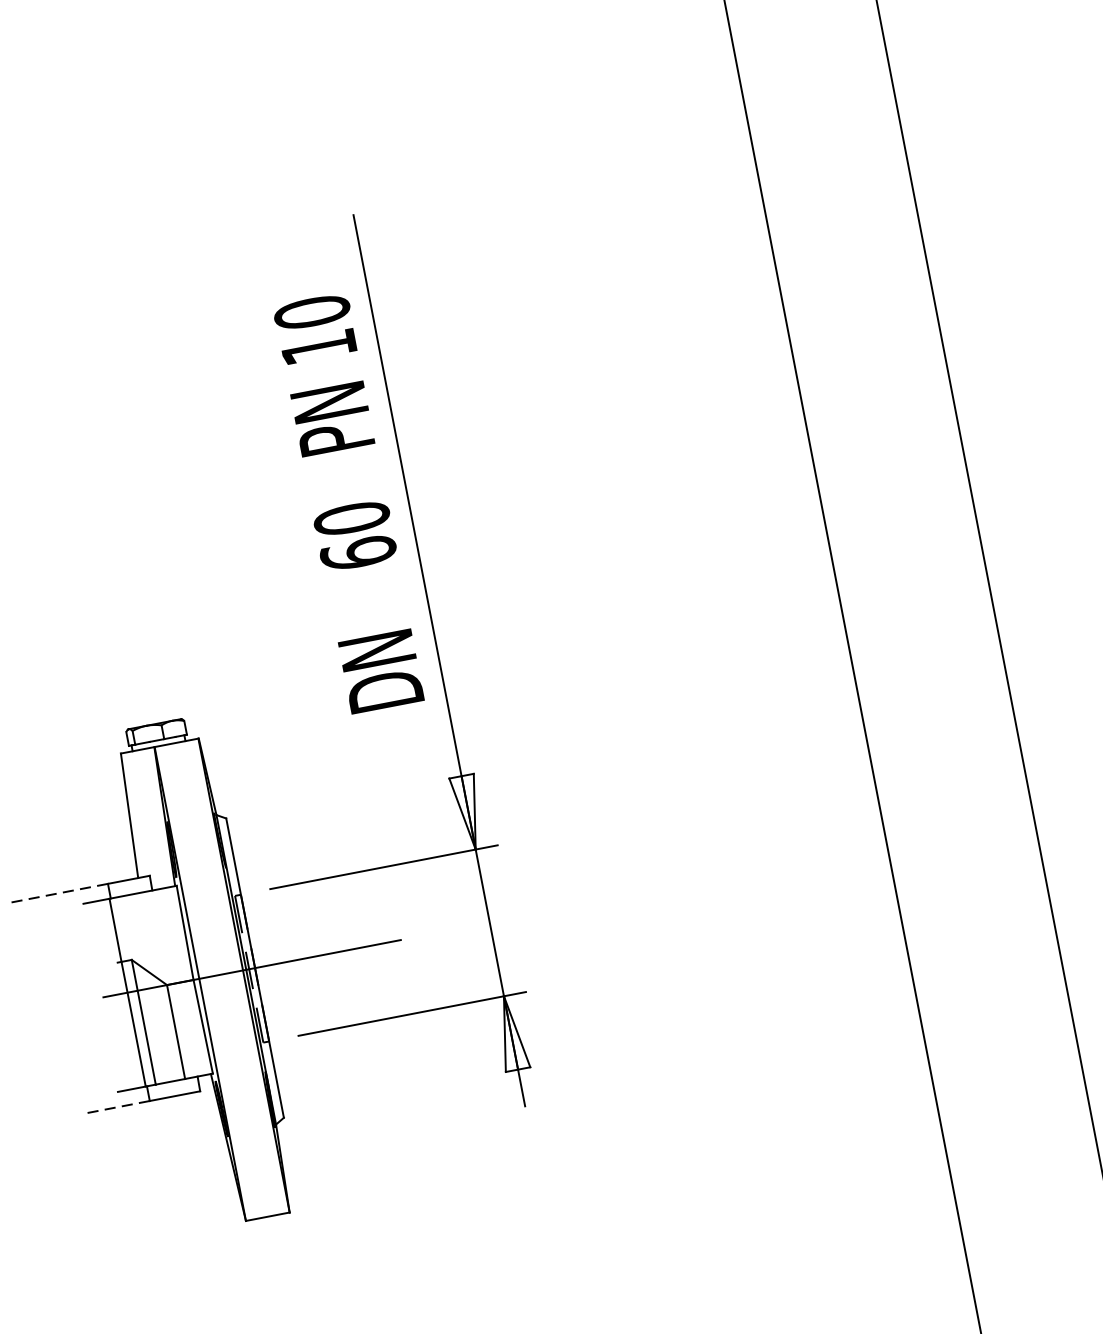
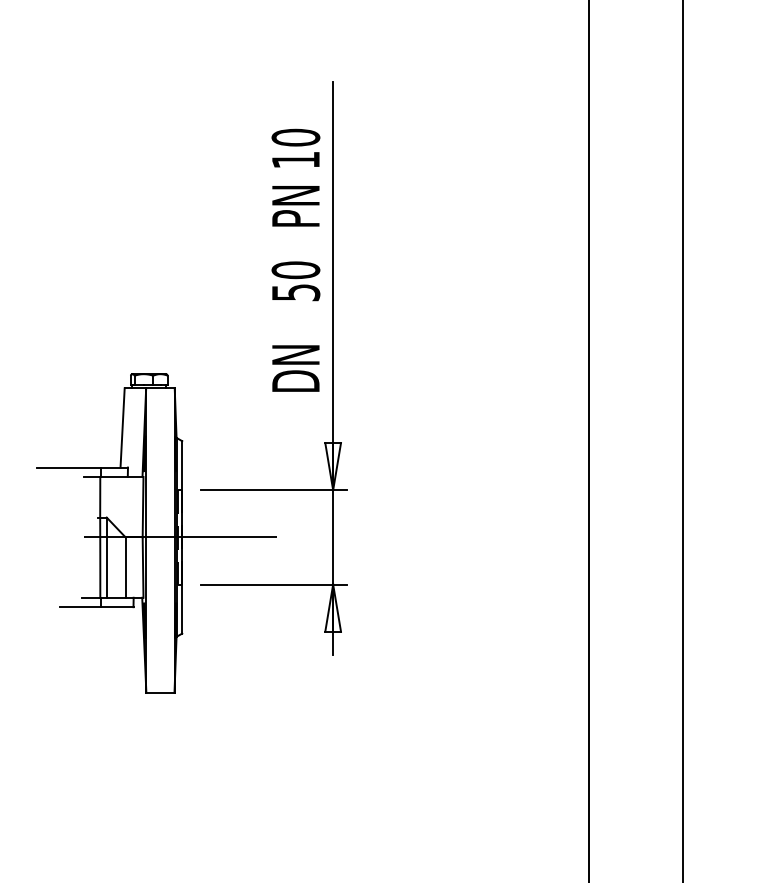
text: (357, 553) -> (295, 292), 60 -> 50
line: (57, 893) -> (68, 467), dashed -> solid
line: (117, 1107) -> (80, 607), dashed -> solid

